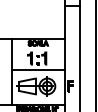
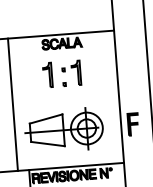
line: (37, 70) -> (64, 98), removed

